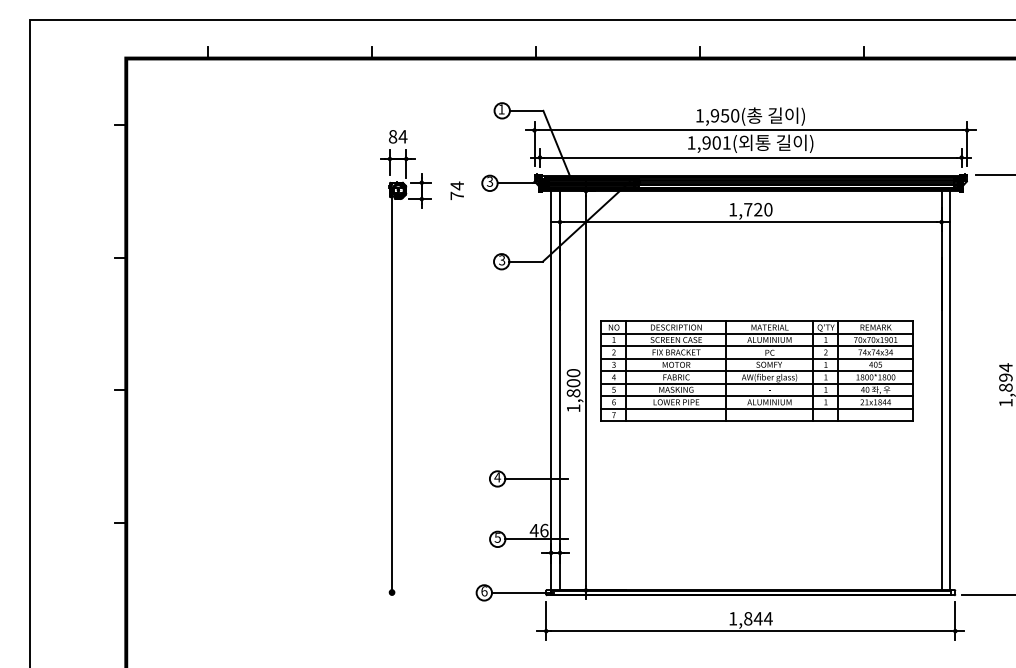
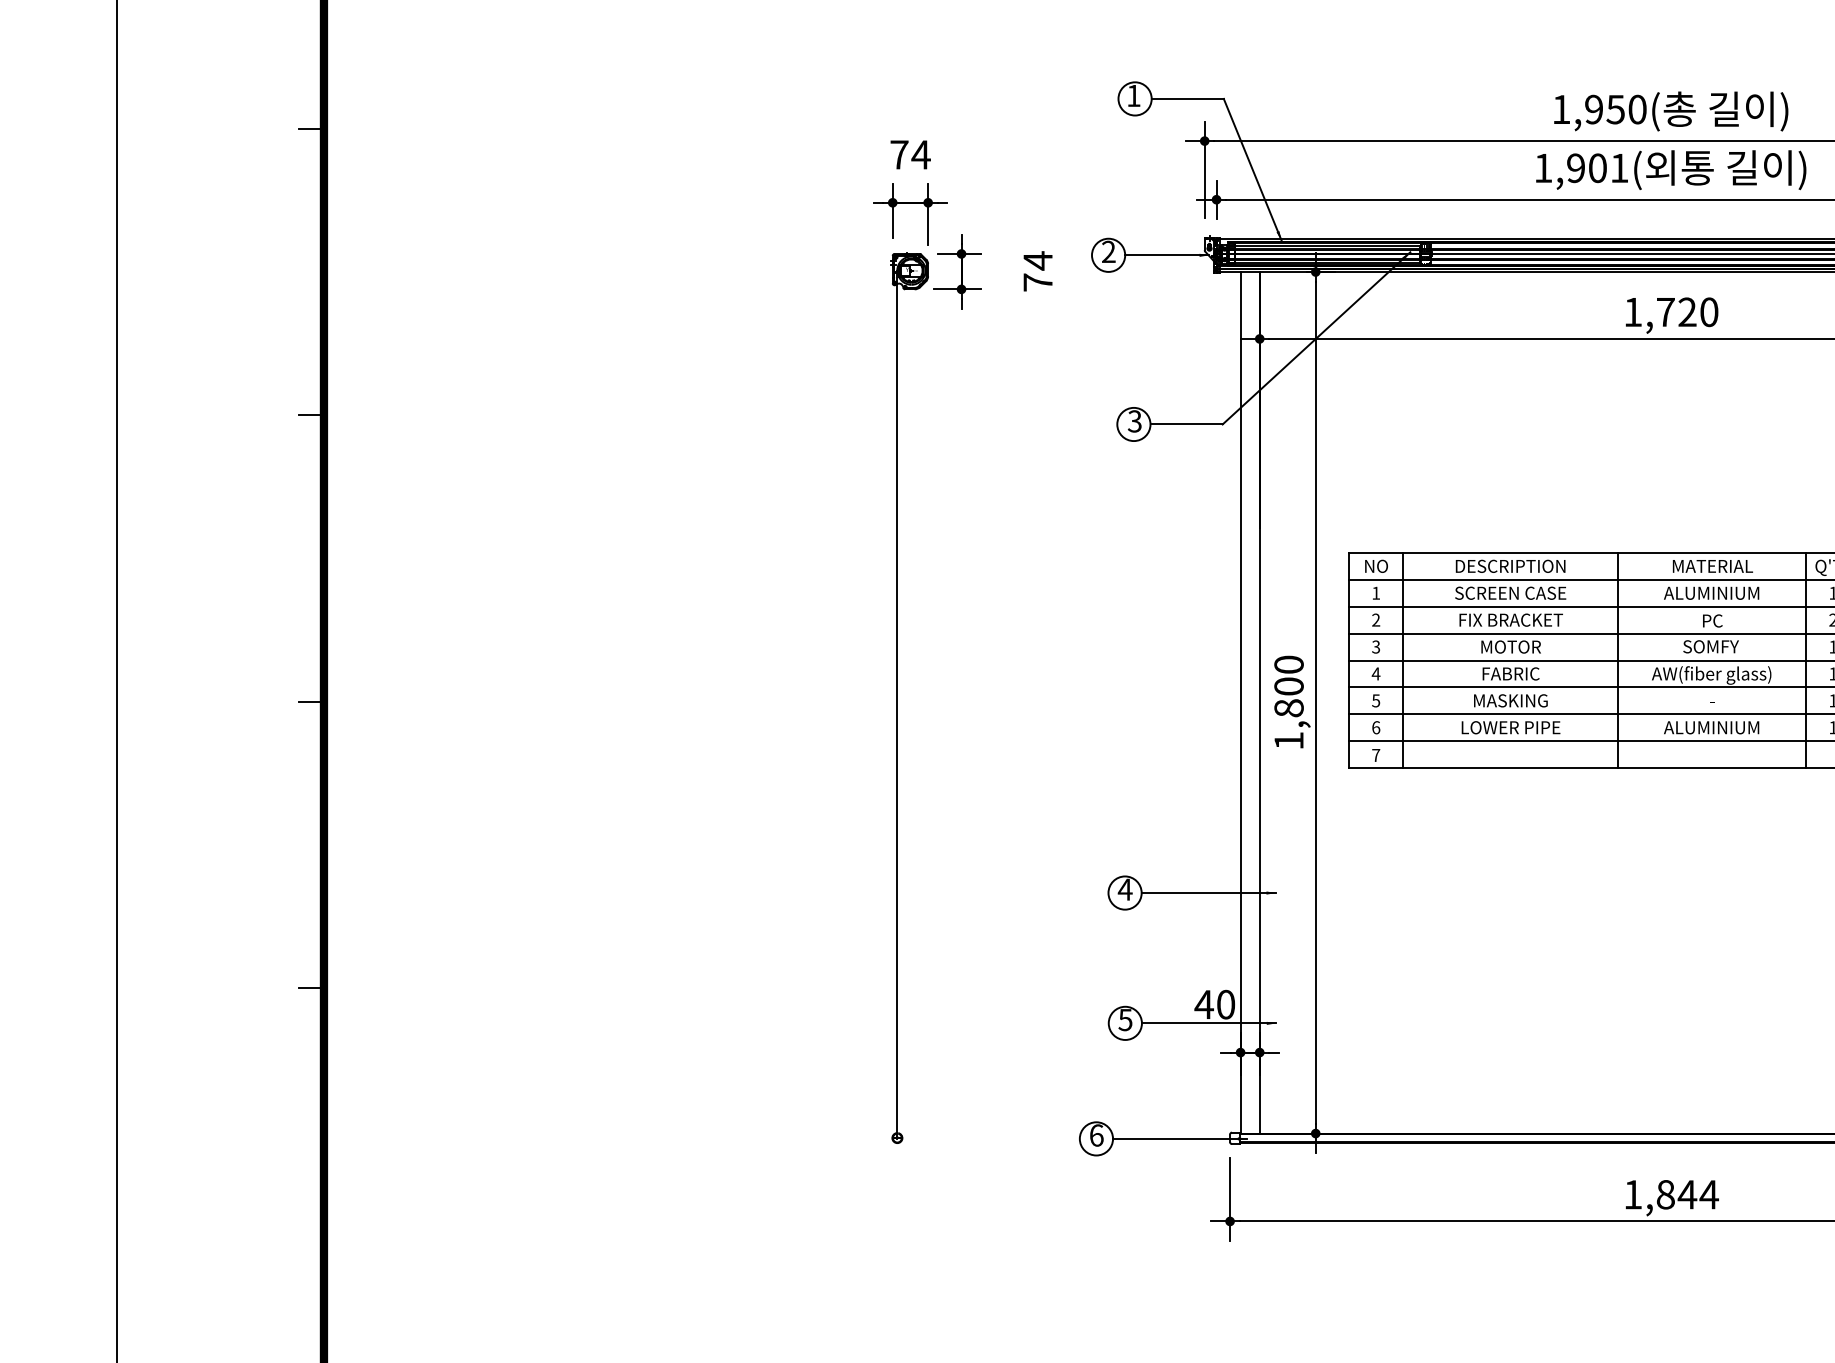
text: (393, 136) -> (900, 154), 84 -> 74
text: (489, 182) -> (1107, 253), 3 -> 2
text: (544, 530) -> (1226, 1004), 46 -> 40

